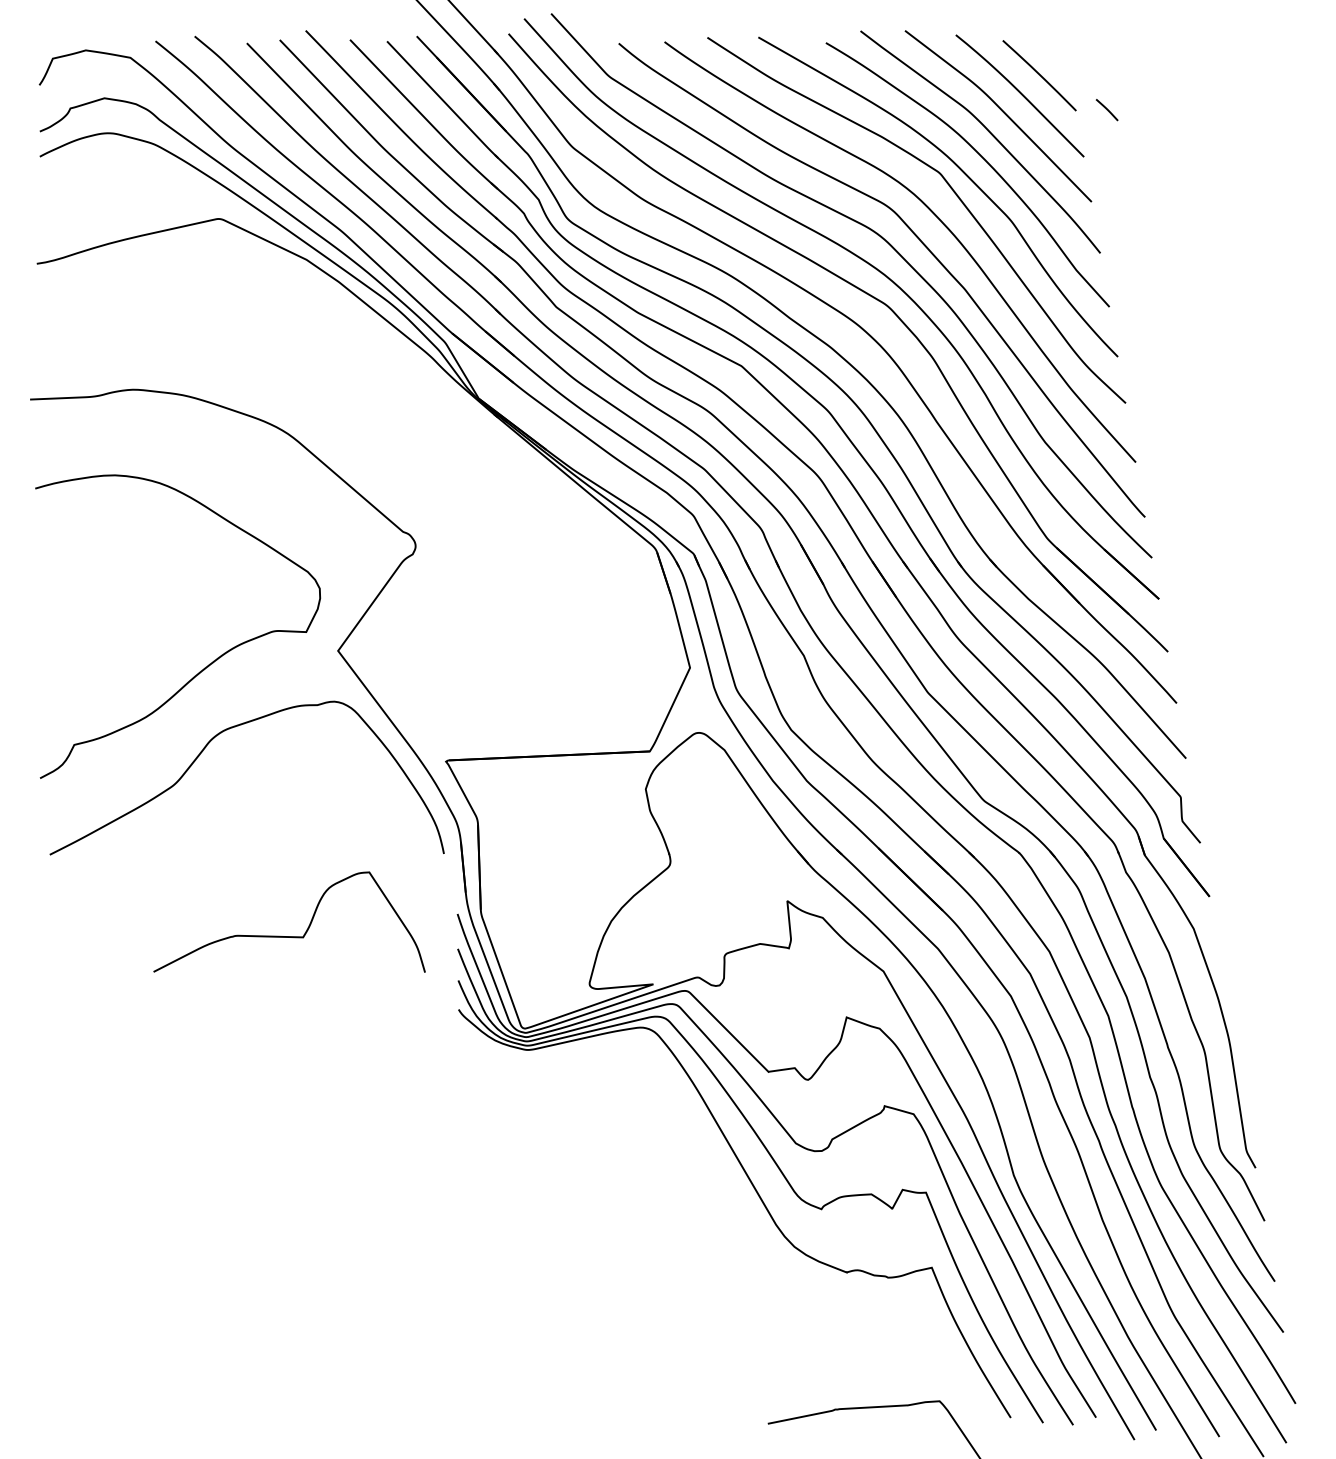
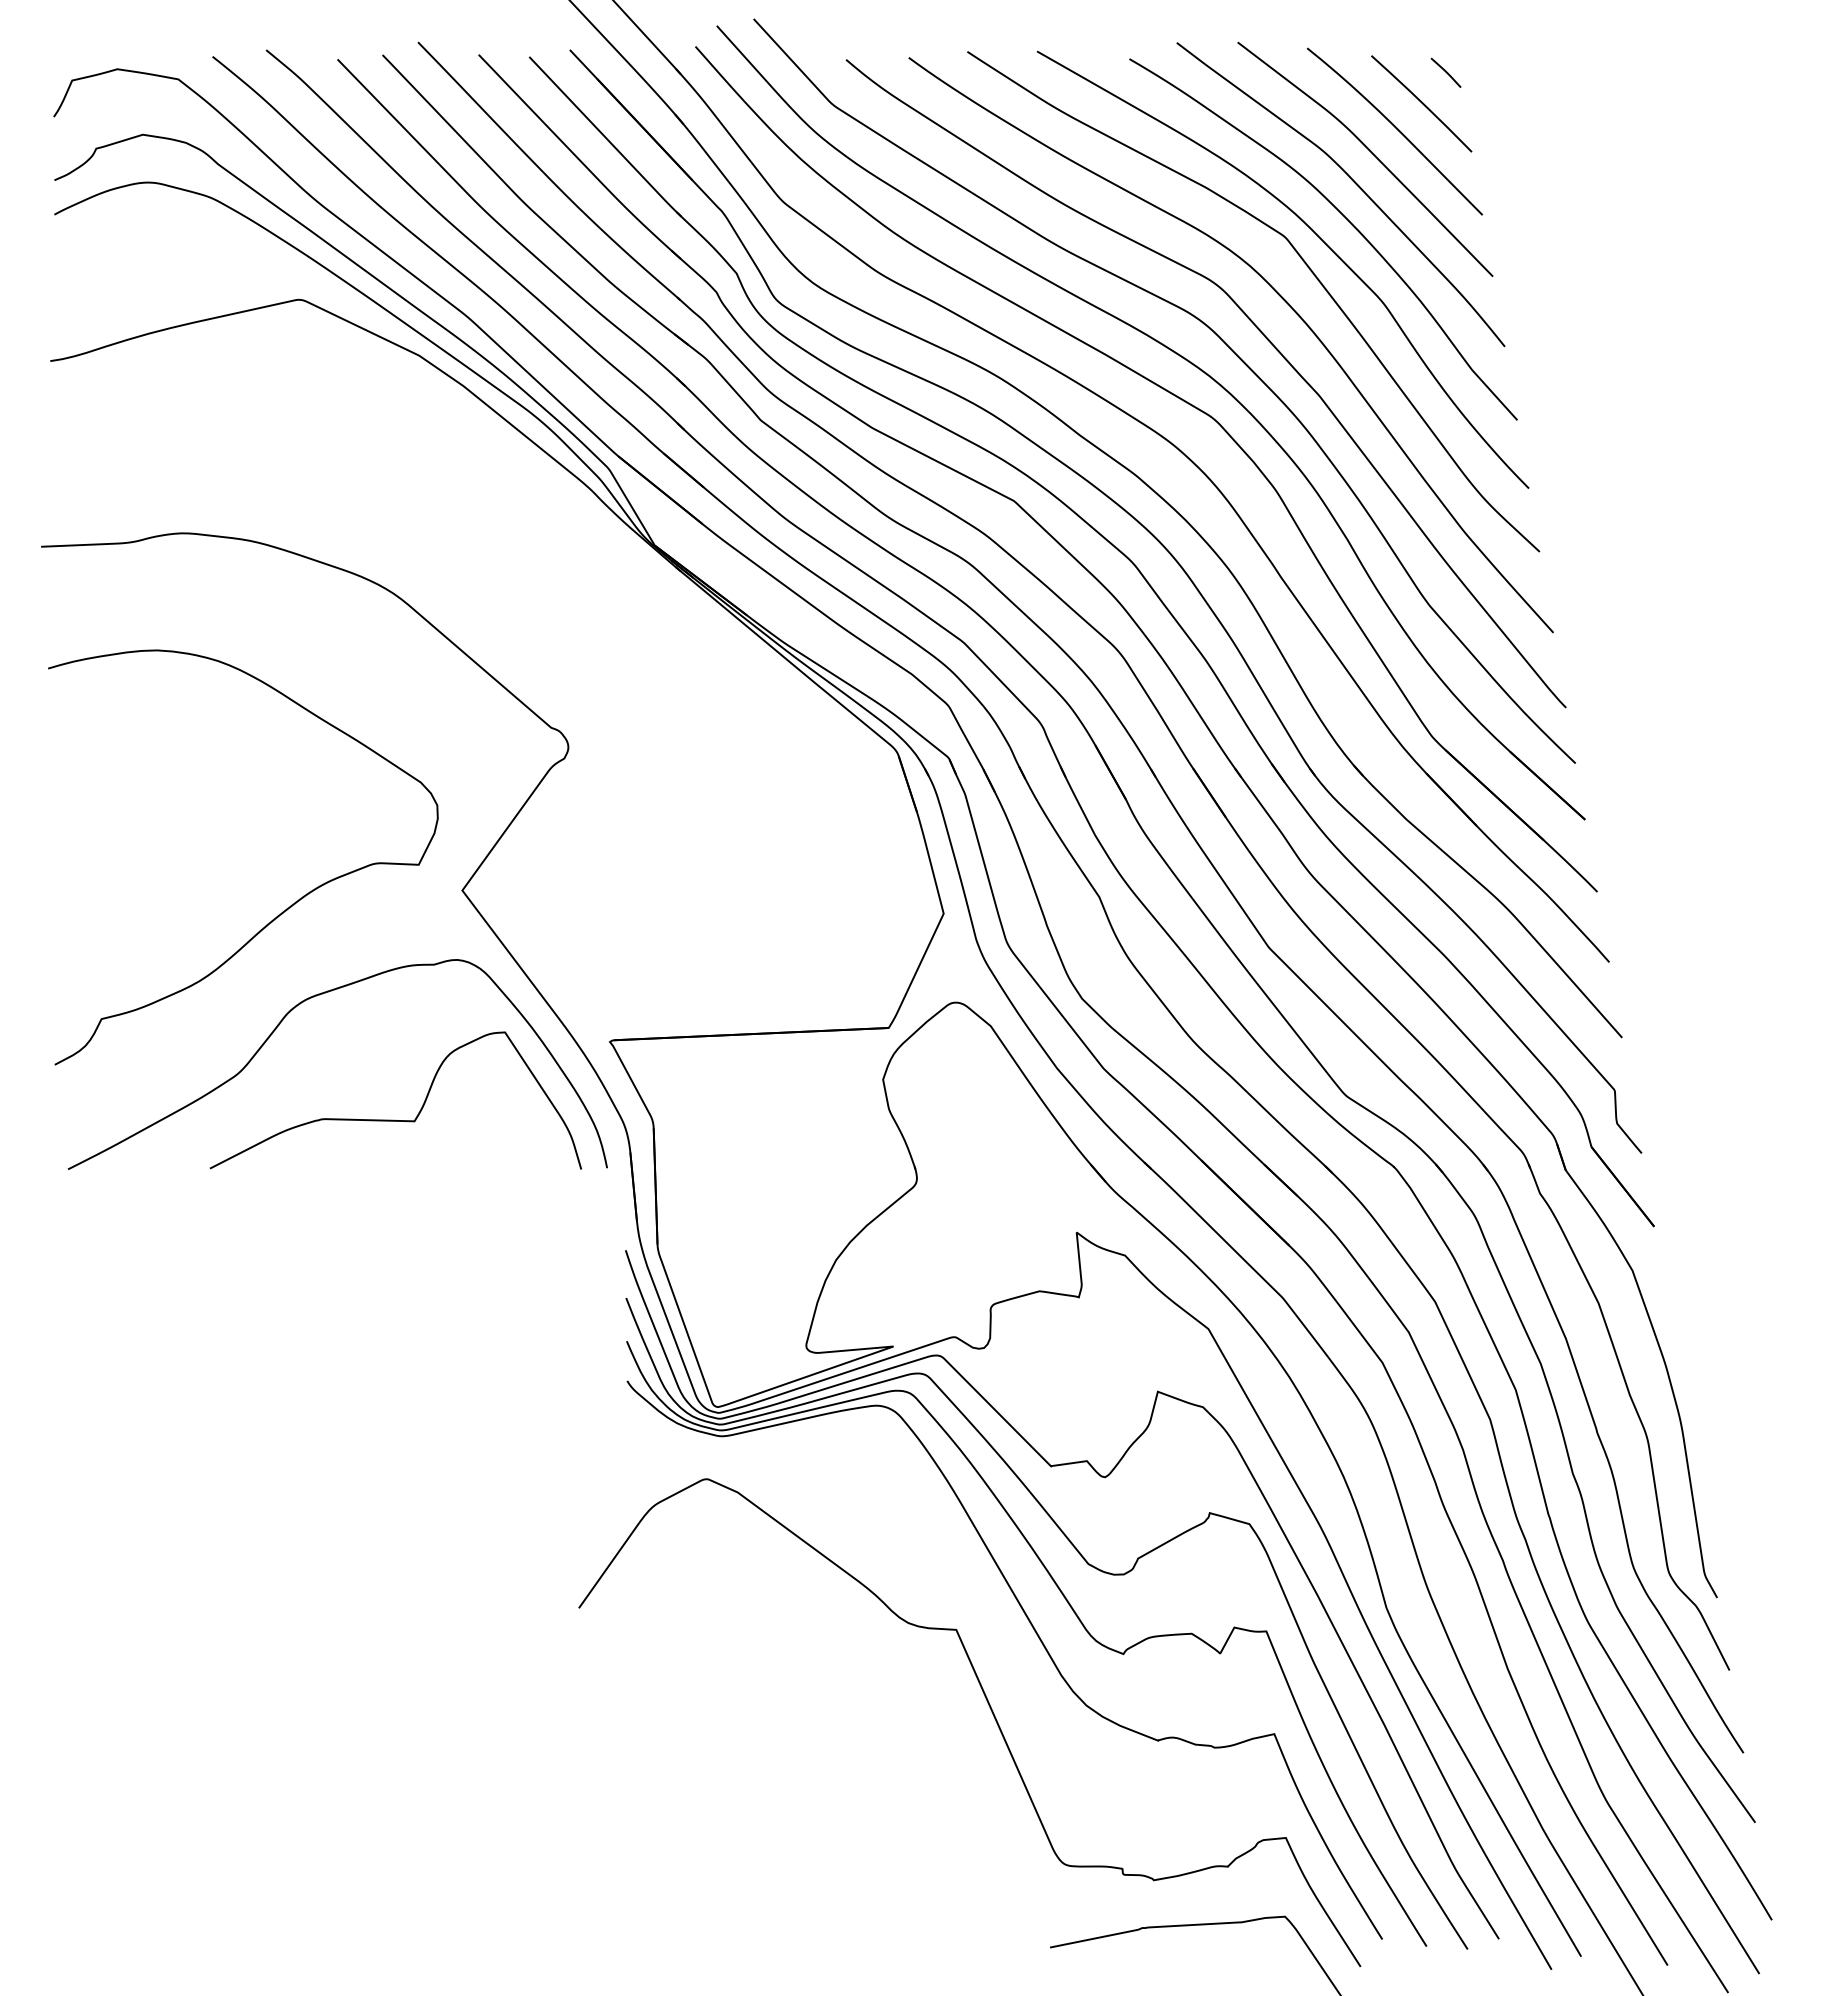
line: (1106, 109) -> (1445, 72), moved
curve: (288, 936) -> (394, 1119), moved
curve: (725, 1251) -> (991, 1712), added

